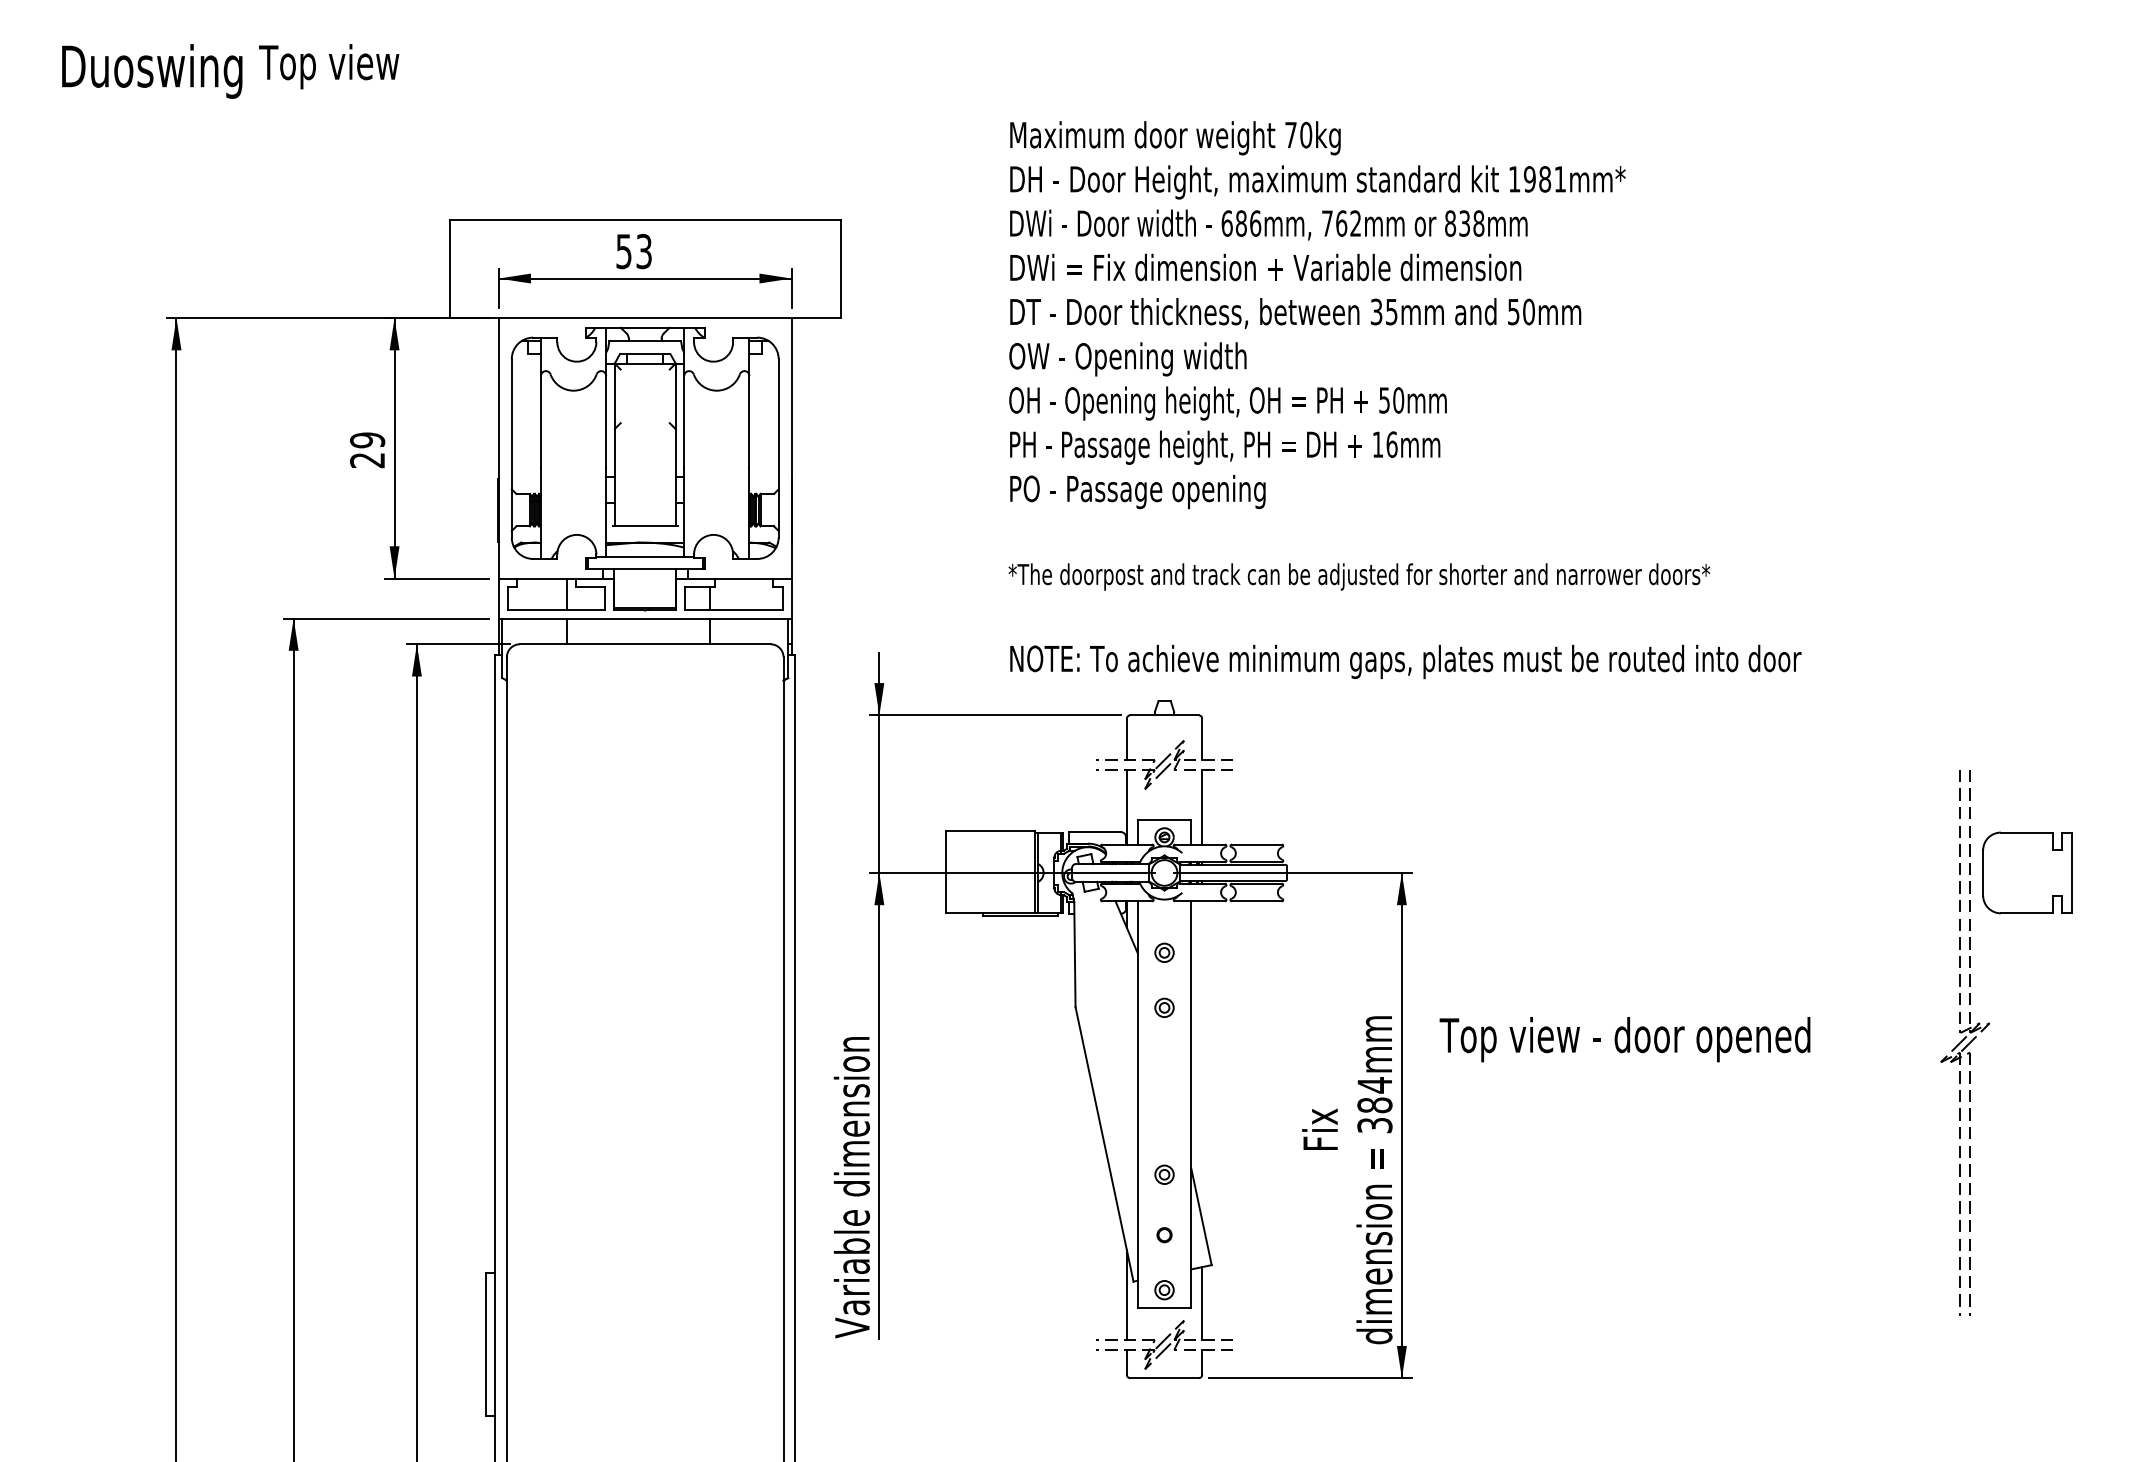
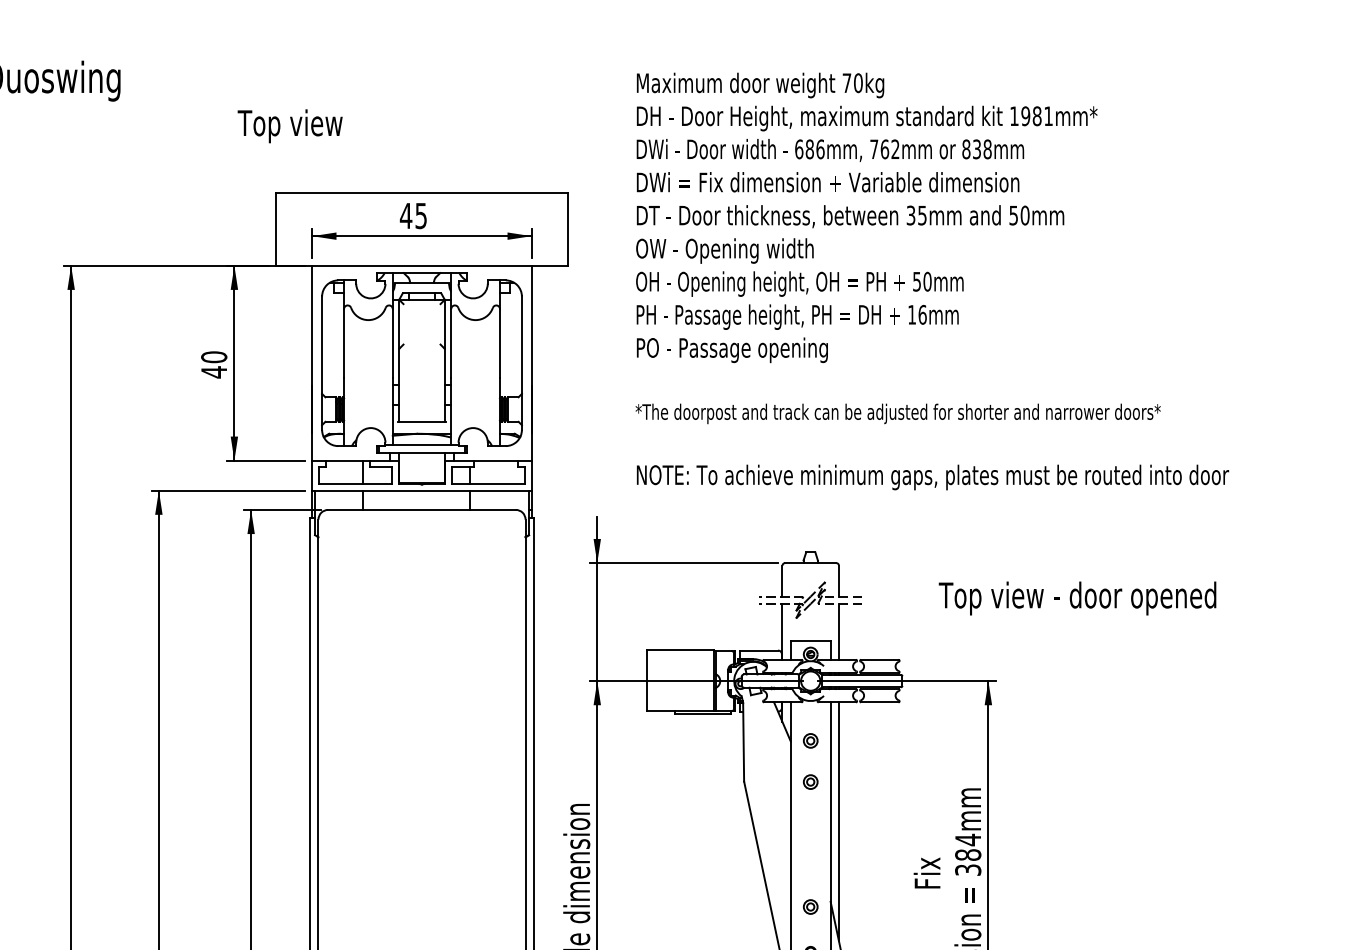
text: (329, 66) -> (290, 126), moved
text: (633, 251) -> (413, 215), 53 -> 45
text: (1404, 400) -> (931, 281), moved
text: (367, 450) -> (214, 364), 29 -> 40
text: (1624, 1039) -> (1077, 598), moved
line: (1202, 1060) -> (839, 821), added

